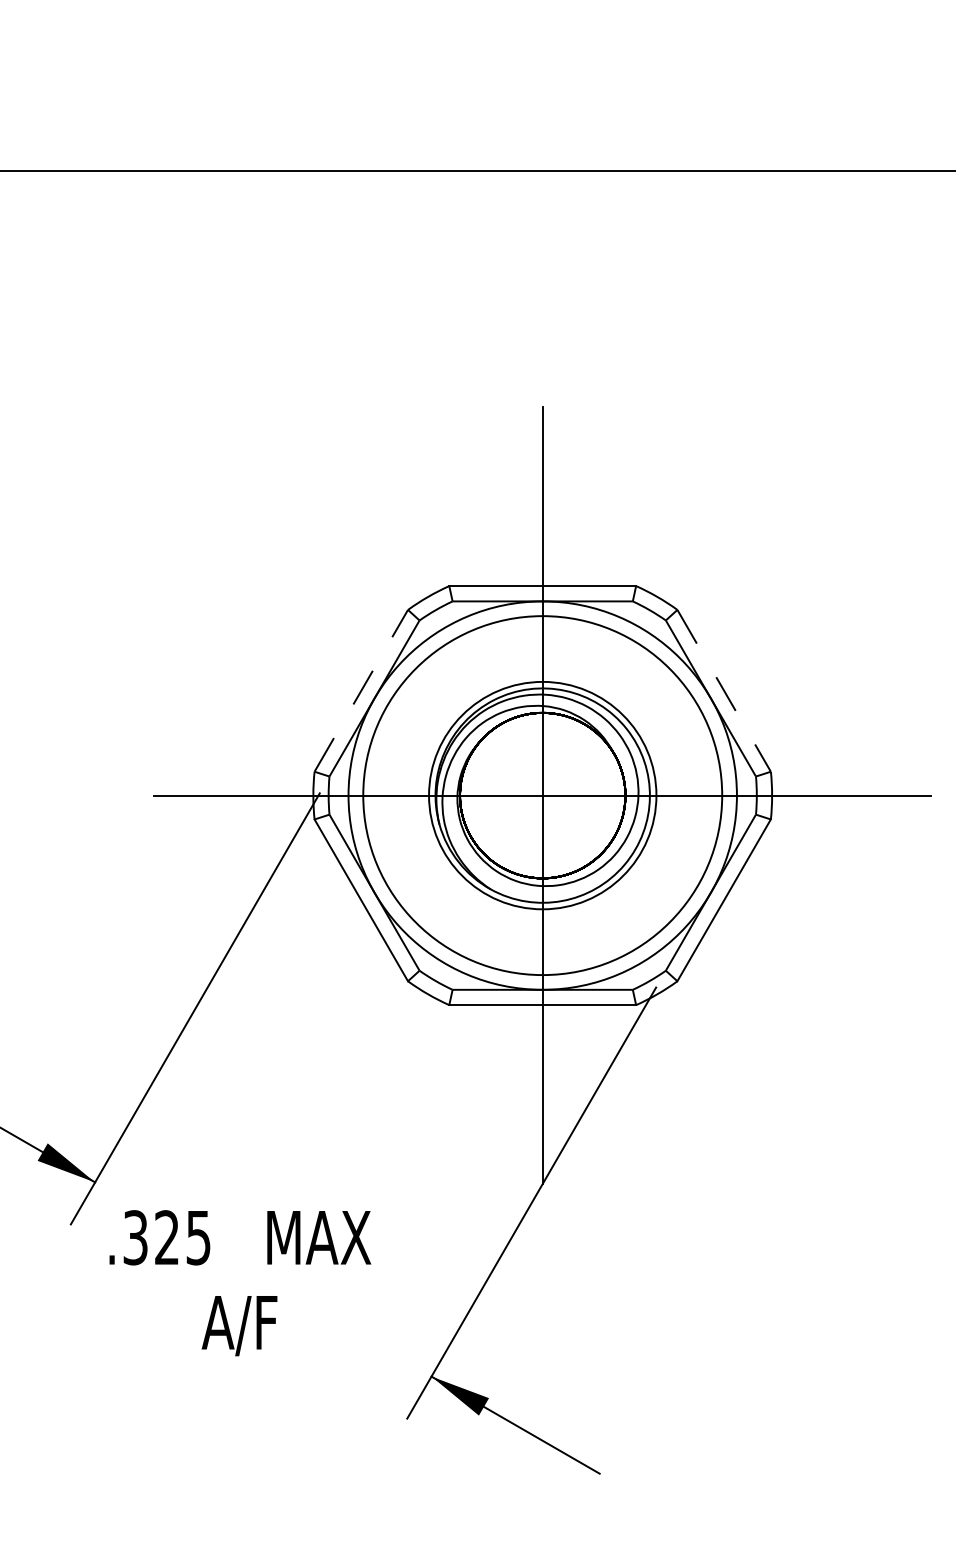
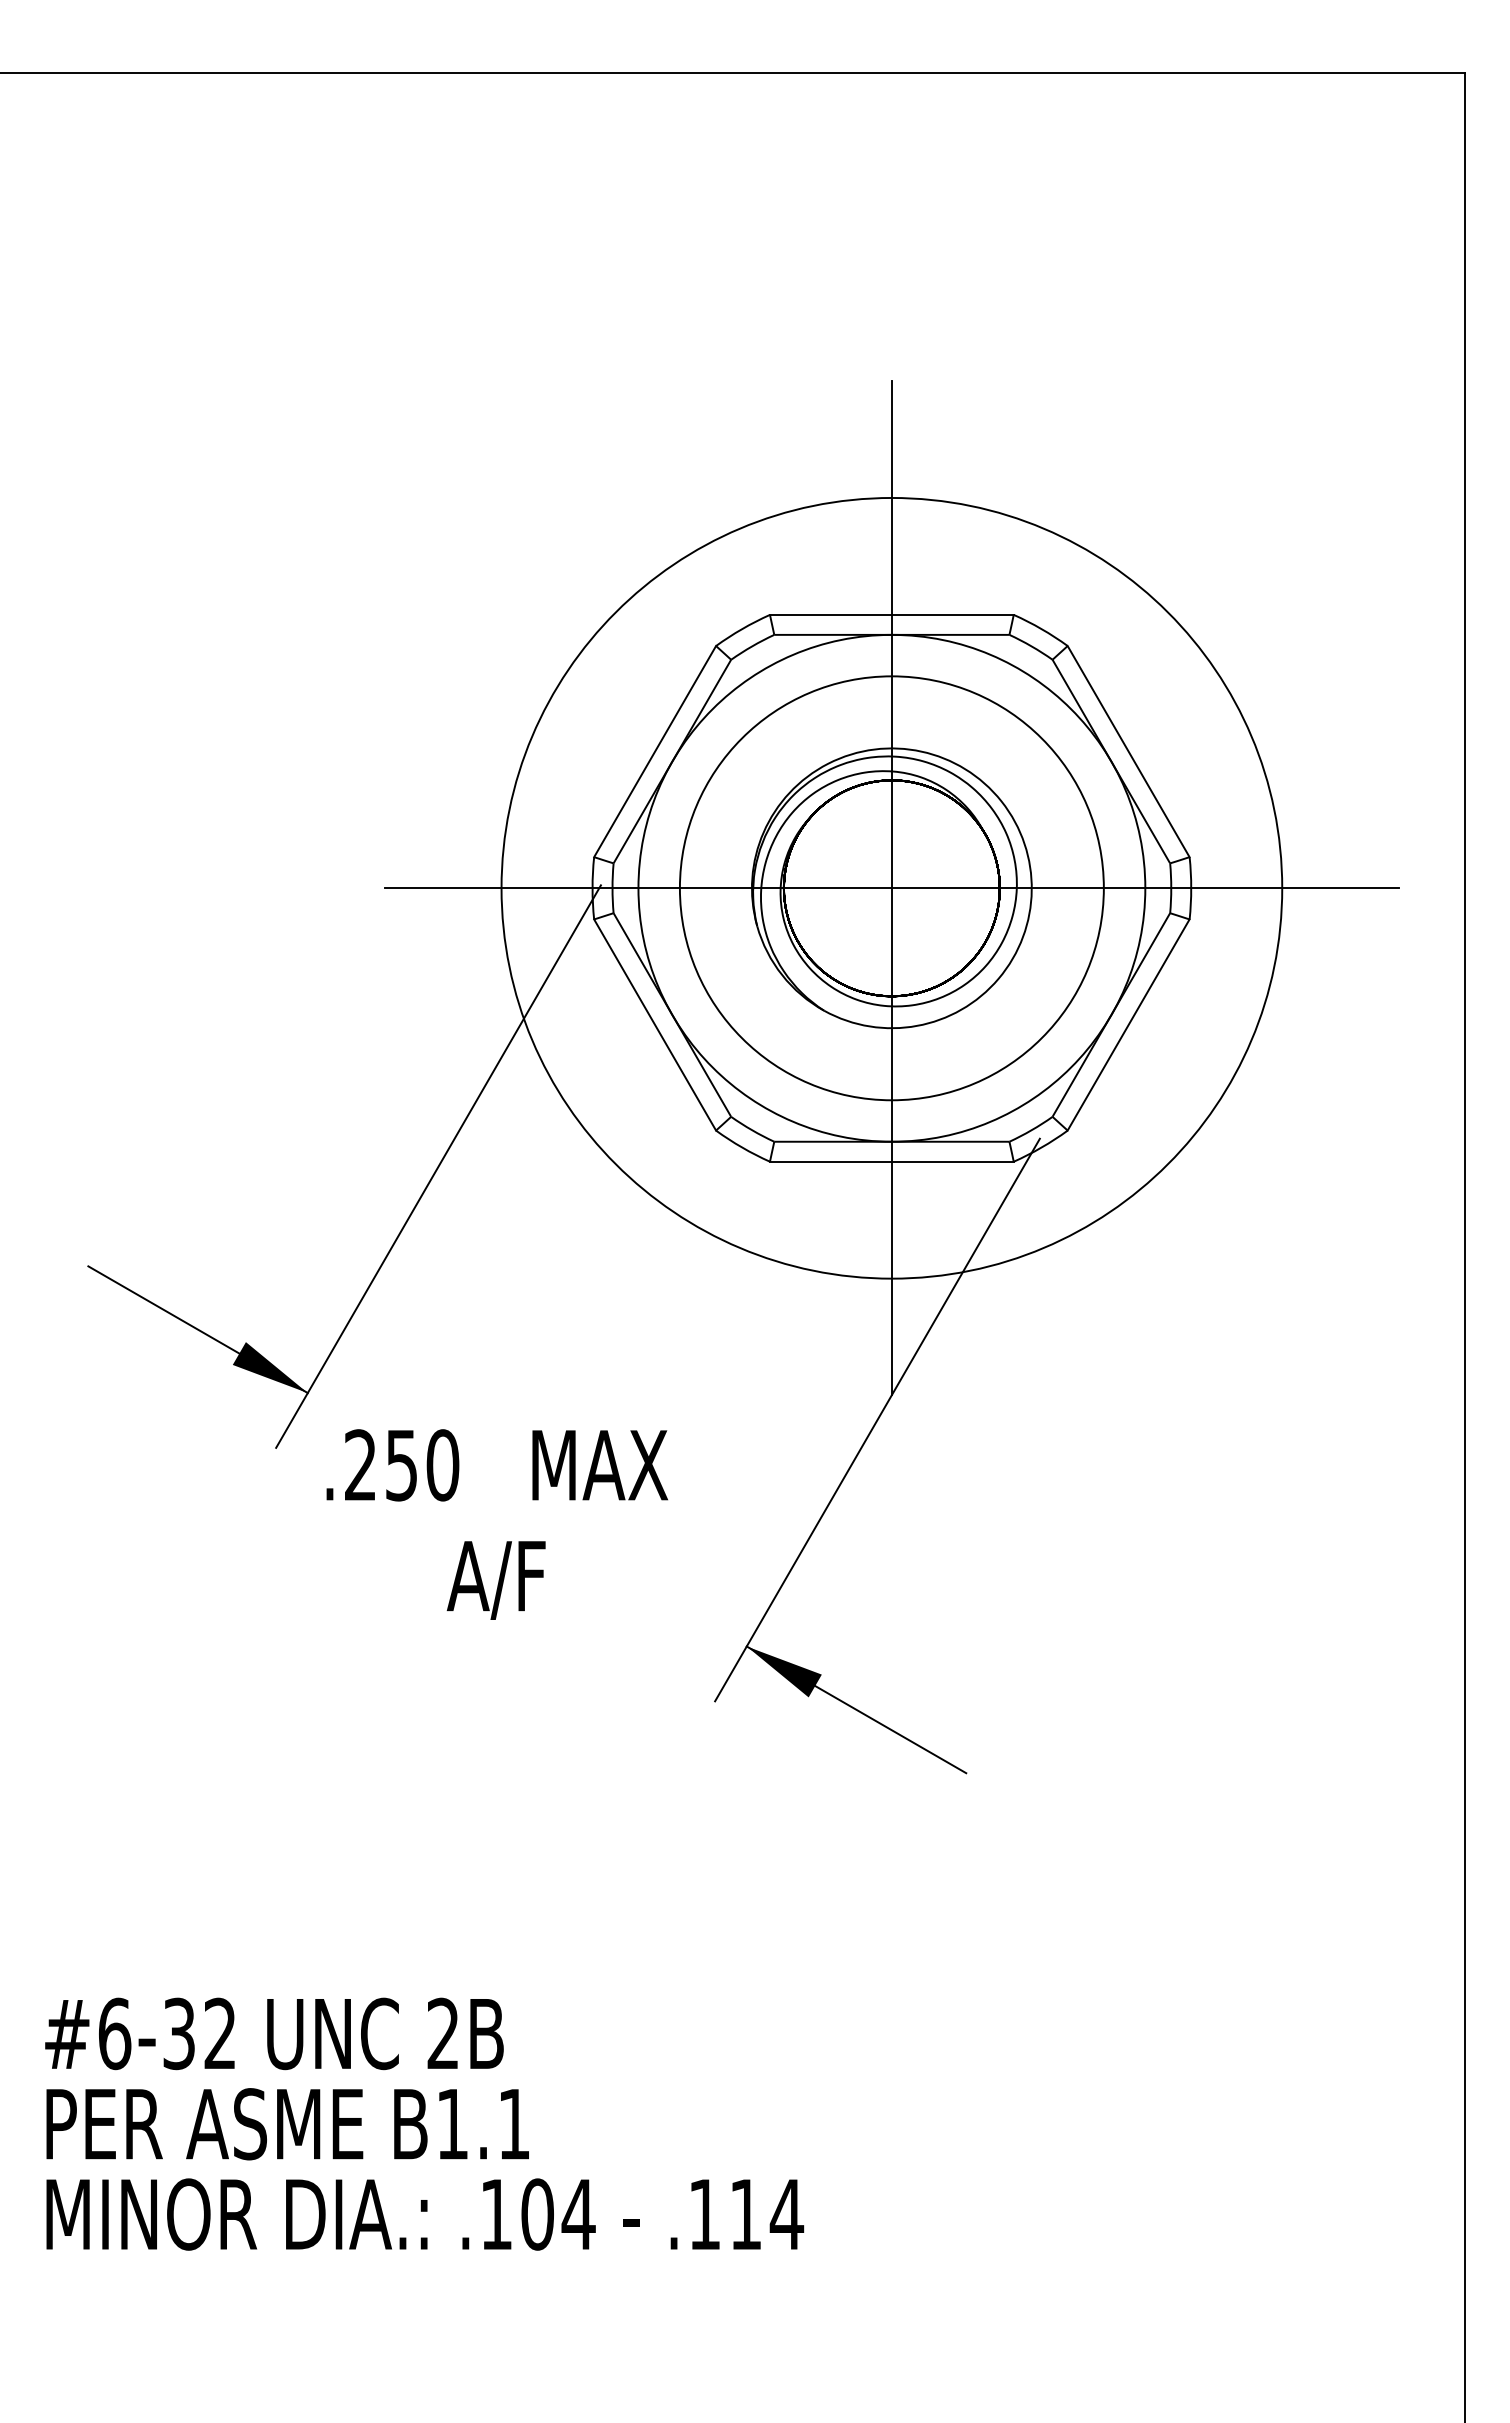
line: (361, 690) -> (655, 751), dashed -> solid
line: (724, 690) -> (1128, 751), dashed -> solid
circle: (542, 794) -> (891, 887), size x1.67
circle: (542, 795) -> (891, 888), size x1.43
text: (167, 1237) -> (402, 1465), .325 -> .250

